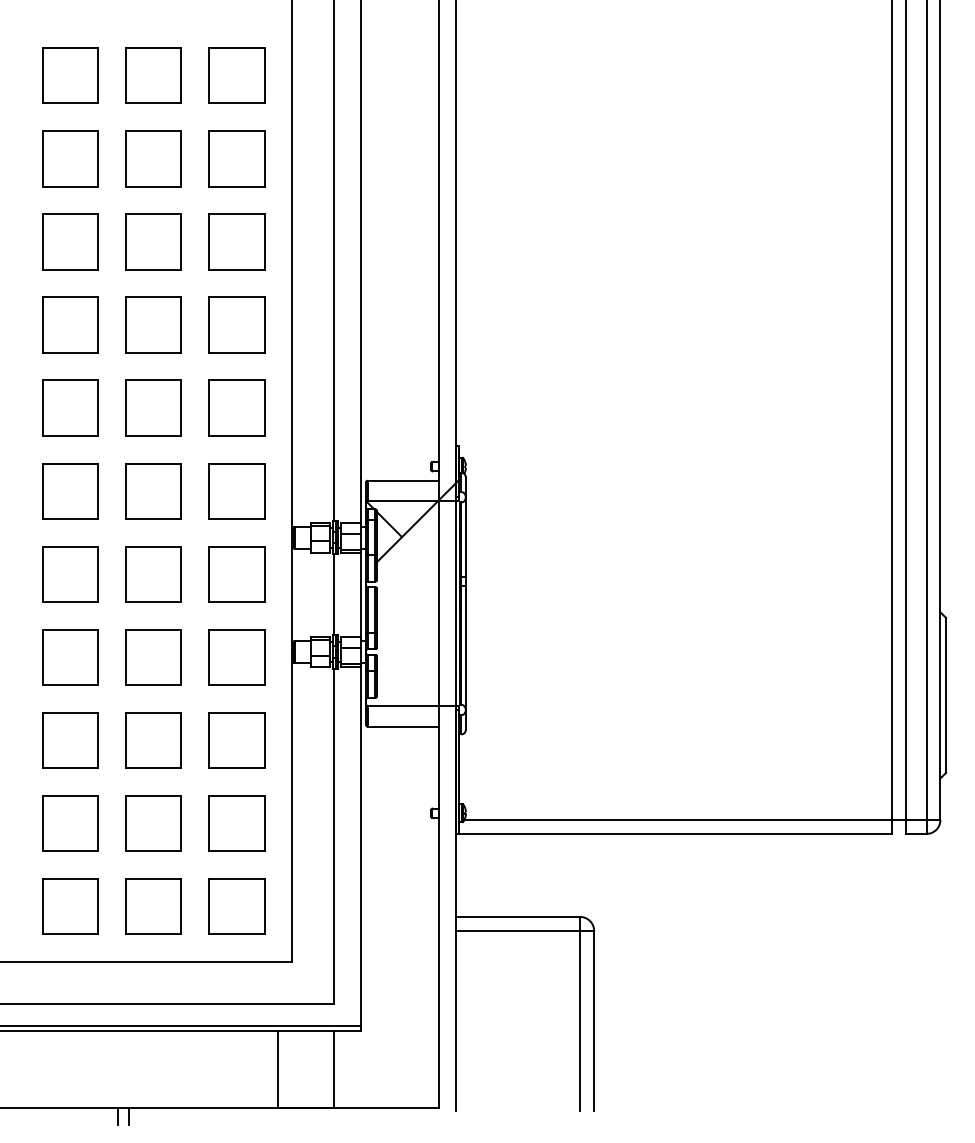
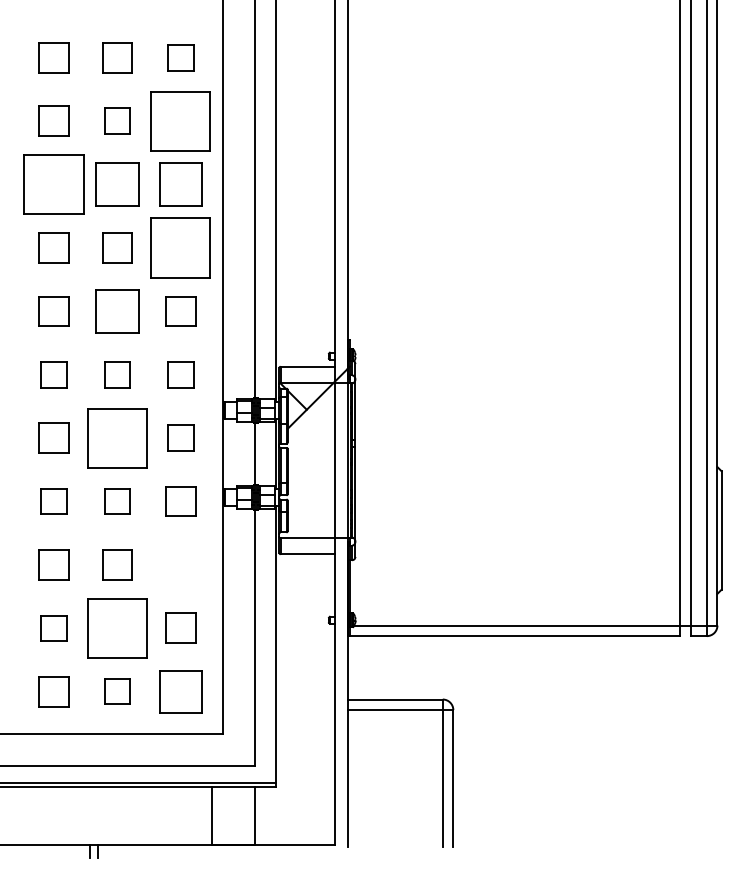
part: (69, 75) -> (53, 57), size x0.7
part: (153, 75) -> (117, 57), size x0.7
part: (236, 75) -> (180, 57), size x0.6
part: (69, 157) -> (53, 120), size x0.7
part: (153, 157) -> (117, 120), size x0.6
part: (236, 157) -> (180, 120), size x1.4
part: (69, 241) -> (53, 184), size x1.4
part: (69, 324) -> (53, 247), size x0.7
part: (153, 324) -> (117, 247), size x0.7
part: (236, 324) -> (180, 247), size x1.4
part: (69, 408) -> (53, 311), size x0.7
part: (236, 408) -> (180, 311), size x0.7
part: (69, 490) -> (53, 374), size x0.6
part: (153, 490) -> (117, 374), size x0.6
part: (236, 490) -> (180, 374), size x0.6
part: (69, 573) -> (53, 437), size x0.7
part: (153, 573) -> (117, 437), size x1.4
part: (236, 573) -> (180, 437), size x0.6
part: (69, 657) -> (53, 501), size x0.6
part: (153, 657) -> (117, 501), size x0.6
part: (236, 657) -> (180, 501), size x0.7
part: (69, 739) -> (53, 564), size x0.7
part: (153, 739) -> (117, 564), size x0.7
part: (236, 739) -> (180, 564), removed
part: (69, 822) -> (53, 627), size x0.6
part: (153, 822) -> (117, 627), size x1.4
part: (236, 822) -> (180, 627), size x0.7
part: (69, 906) -> (53, 691), size x0.7
part: (153, 906) -> (117, 691), size x0.6

